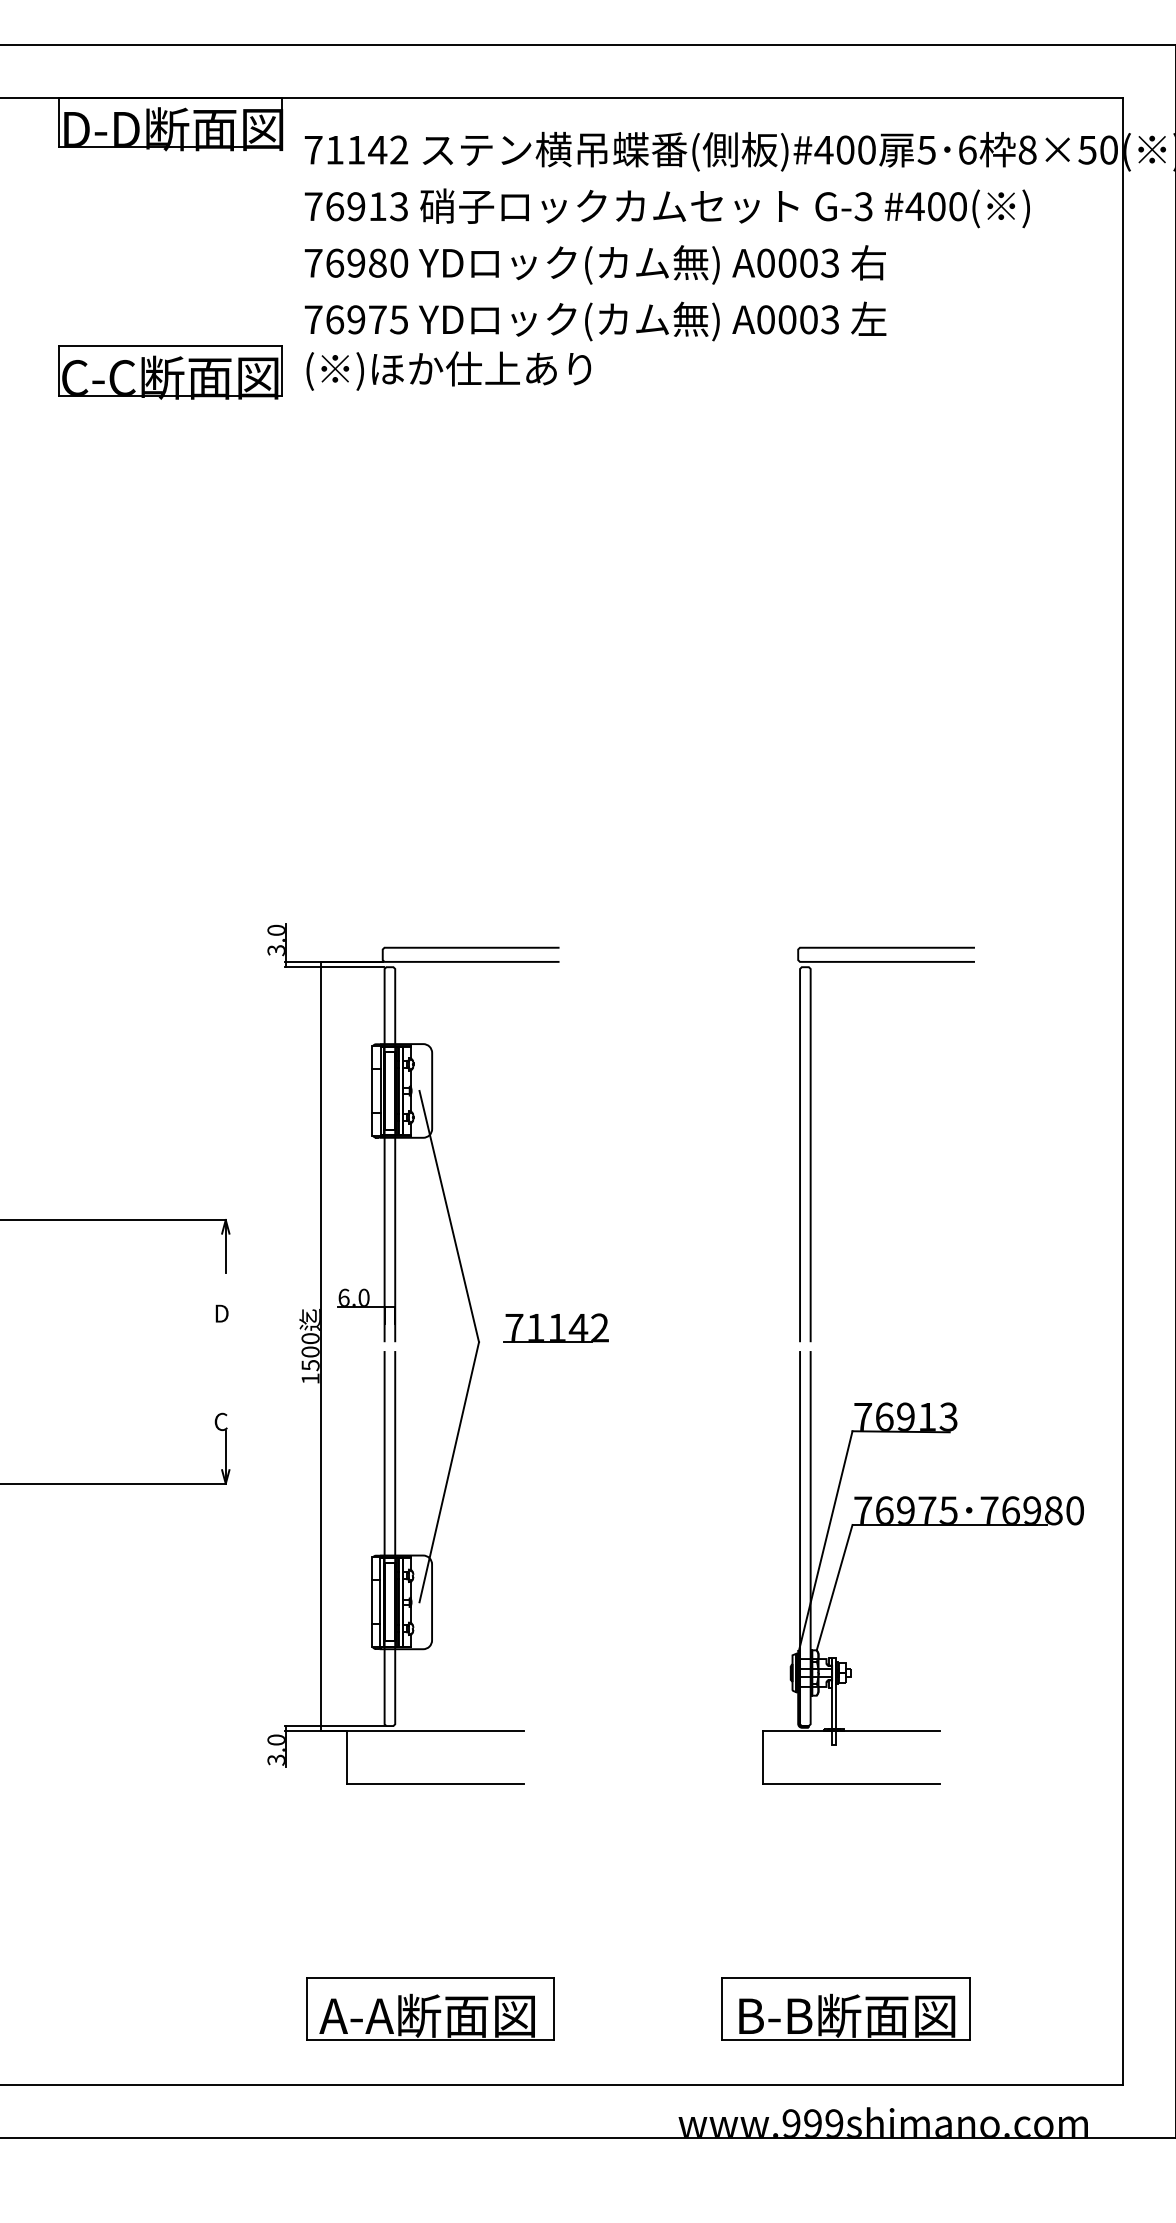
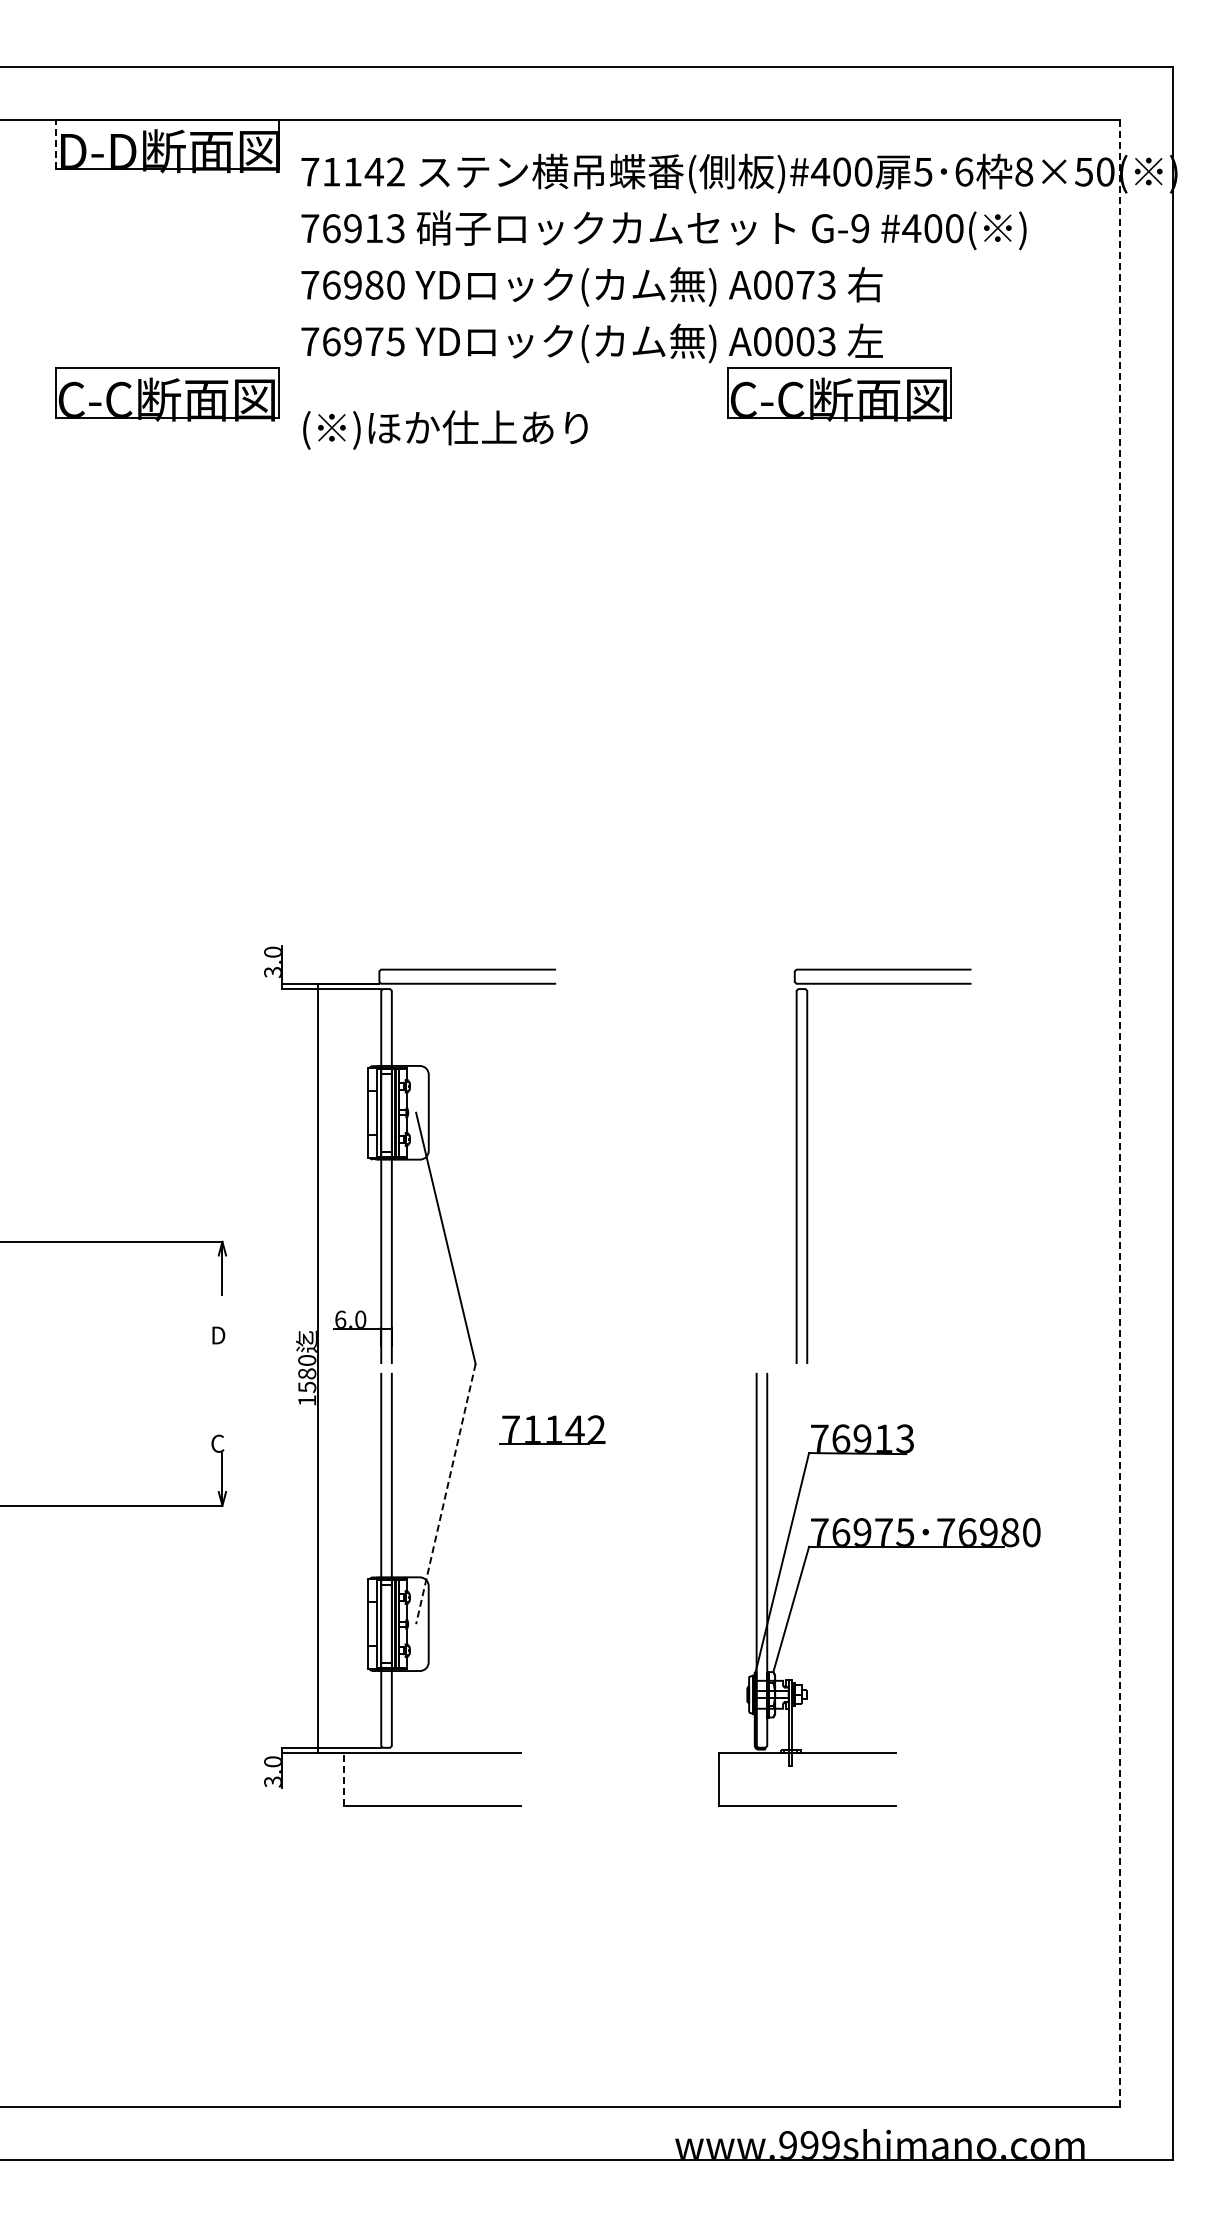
line: (59, 122) -> (56, 144), solid -> dashed
text: (863, 206) -> (860, 228), G-3 -> G-9
text: (808, 262) -> (805, 284), A0003 -> A0073
text: (448, 370) -> (445, 429), moved
part: (842, 372) -> (839, 394), added
line: (1122, 1091) -> (1119, 1113), solid -> dashed
part: (555, 1327) -> (552, 1429), moved
text: (309, 1351) -> (306, 1373), 1500 -> 1580
line: (448, 1472) -> (445, 1494), solid -> dashed
part: (922, 1525) -> (879, 1547), moved
line: (347, 1757) -> (344, 1779), solid -> dashed
part: (429, 2008) -> (426, 2030), removed
part: (845, 2008) -> (842, 2030), removed

